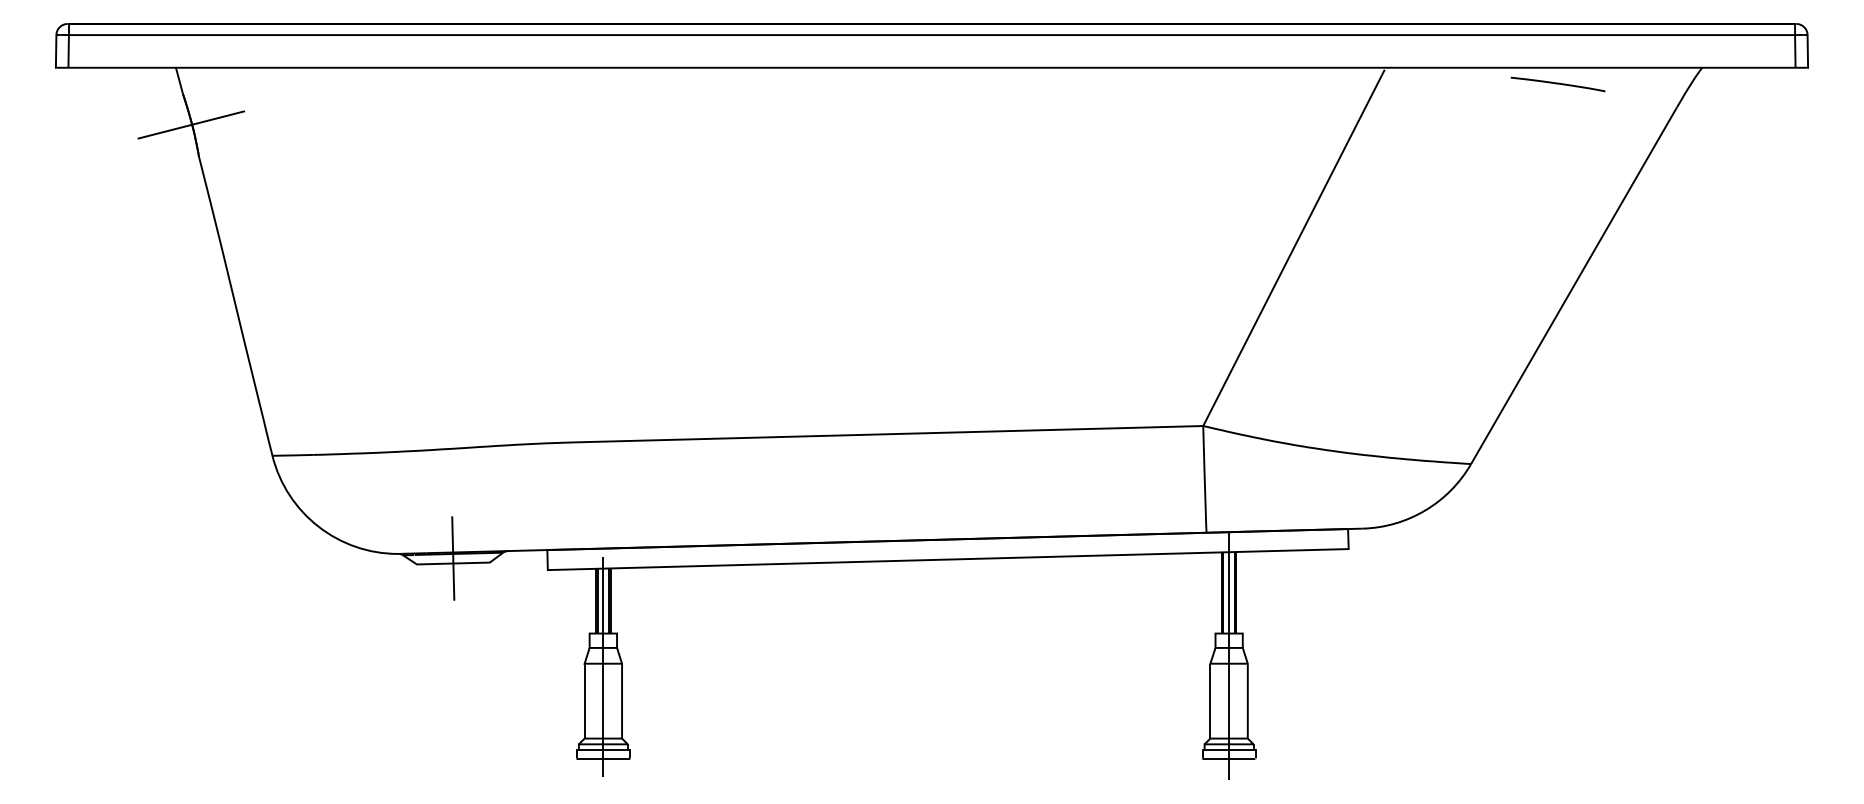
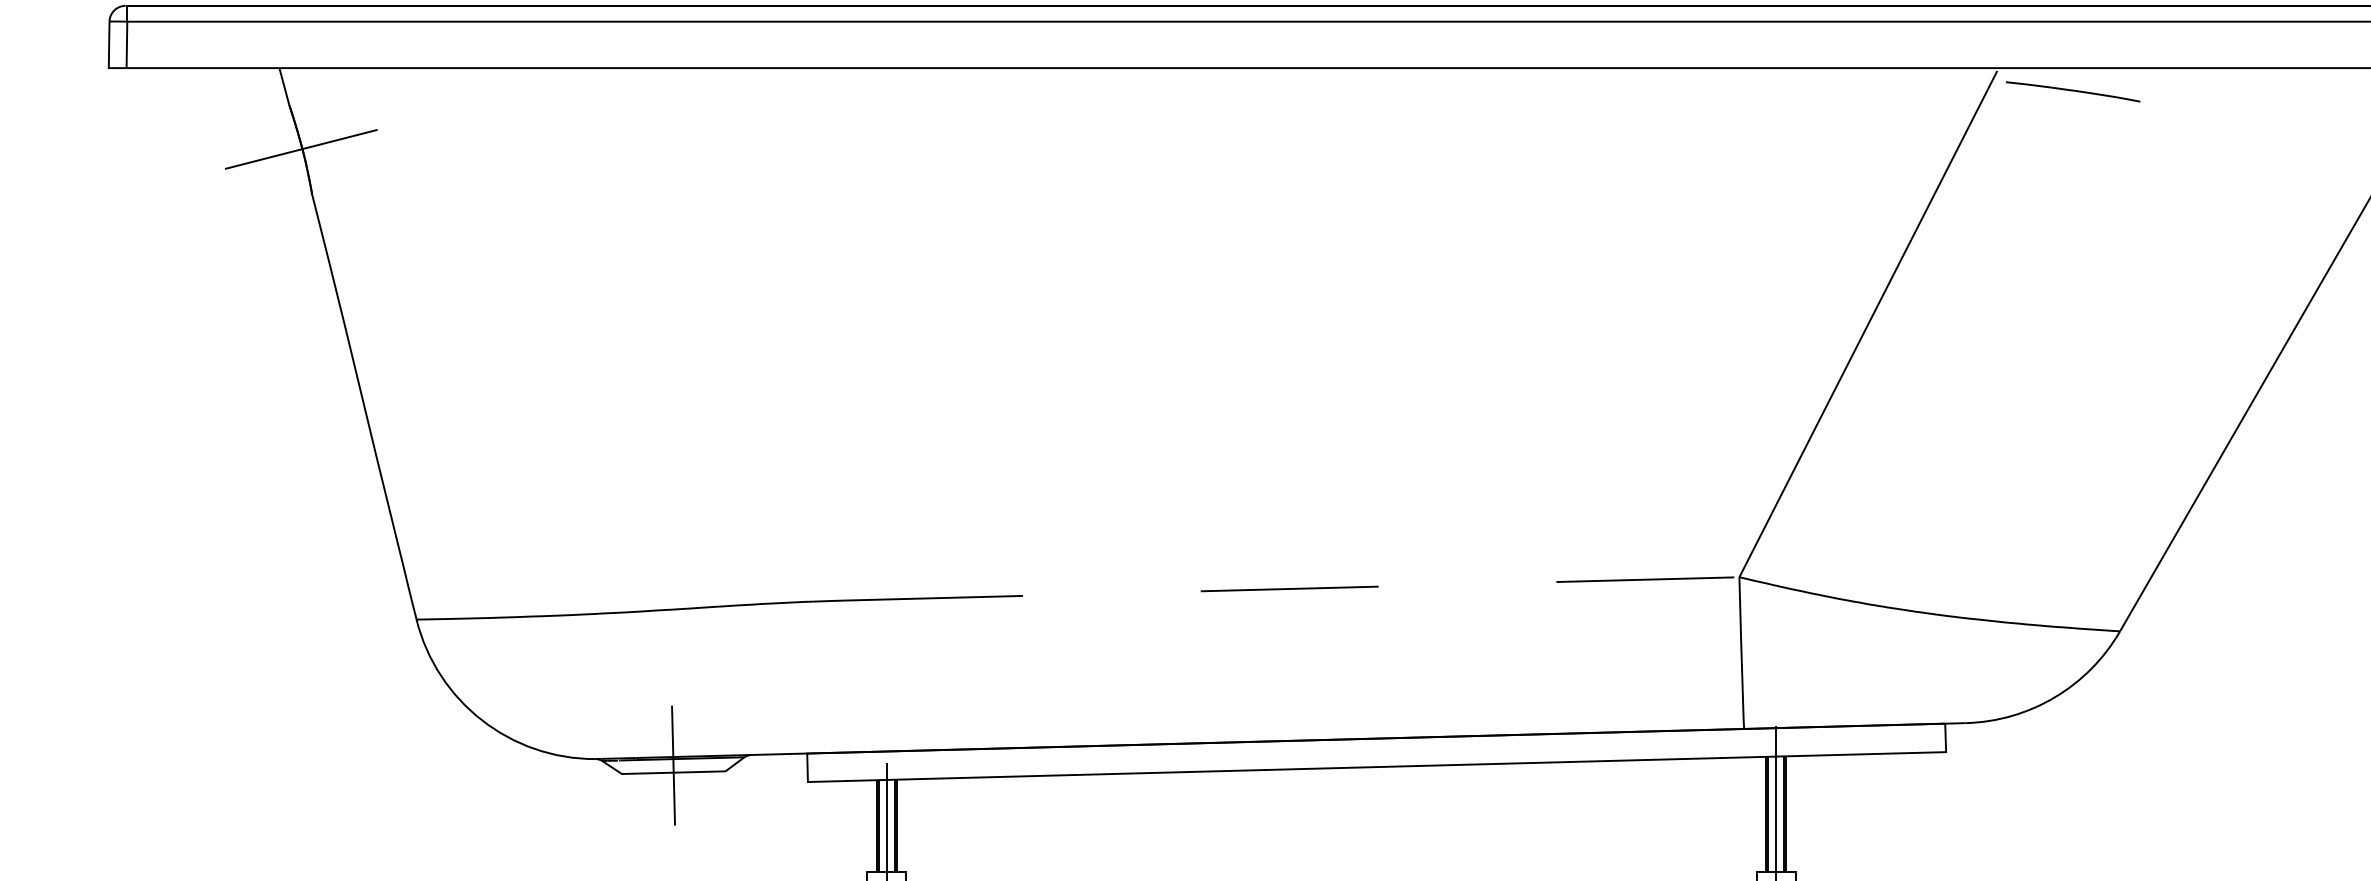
curve: (1557, 84) -> (2072, 91), moved
line: (888, 434) -> (1292, 589), solid -> dashed

